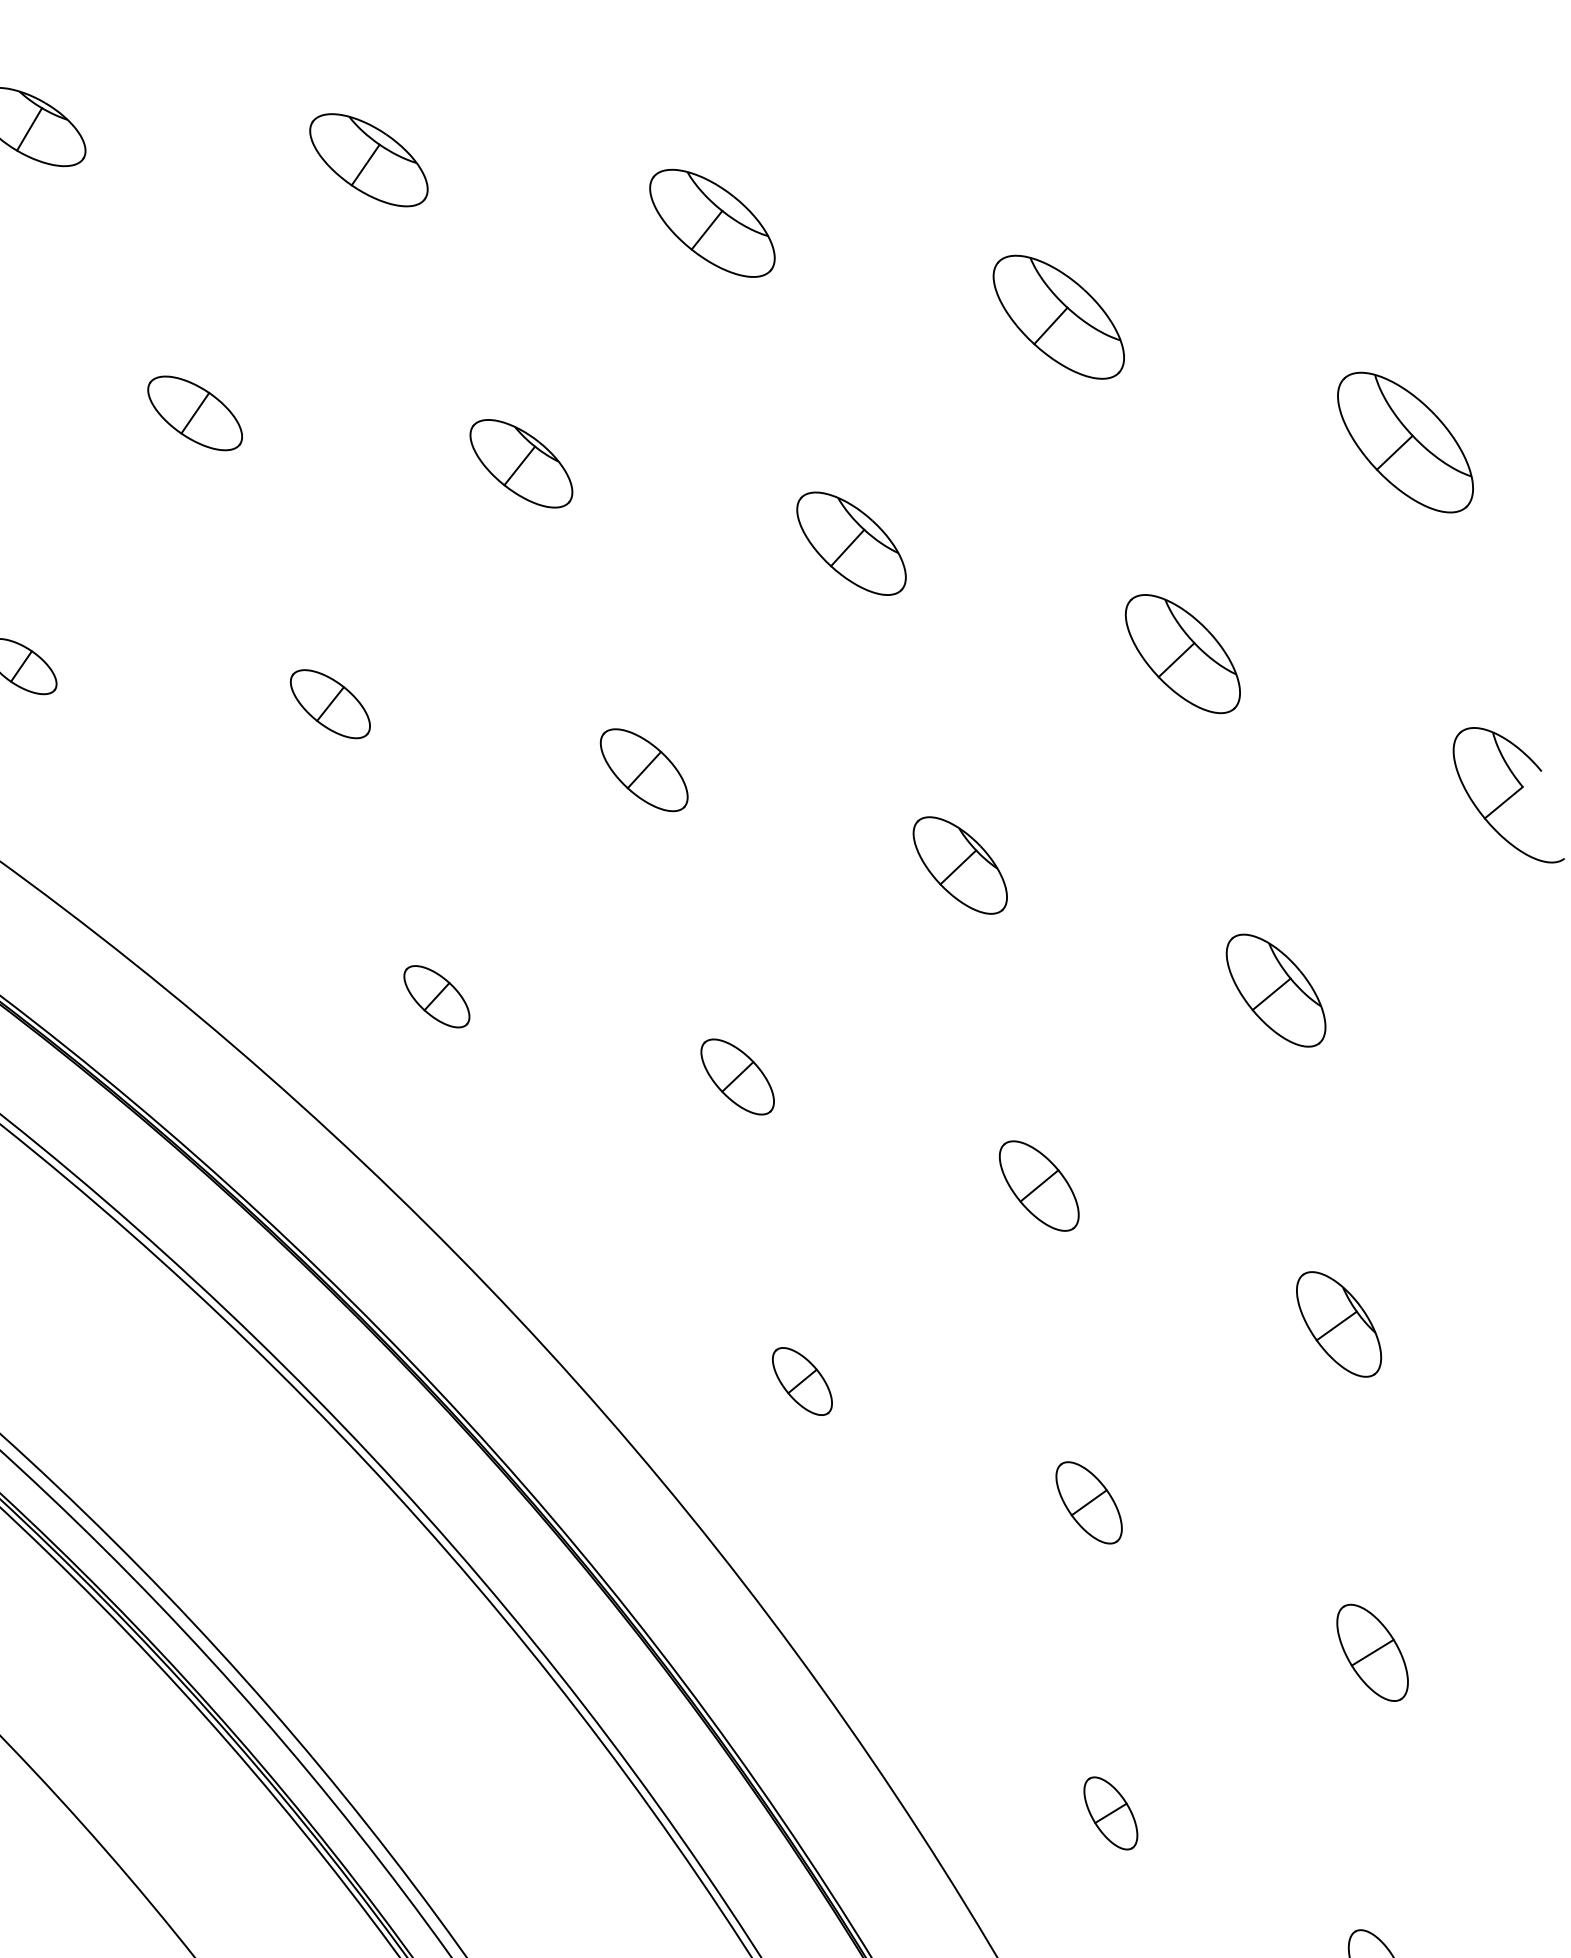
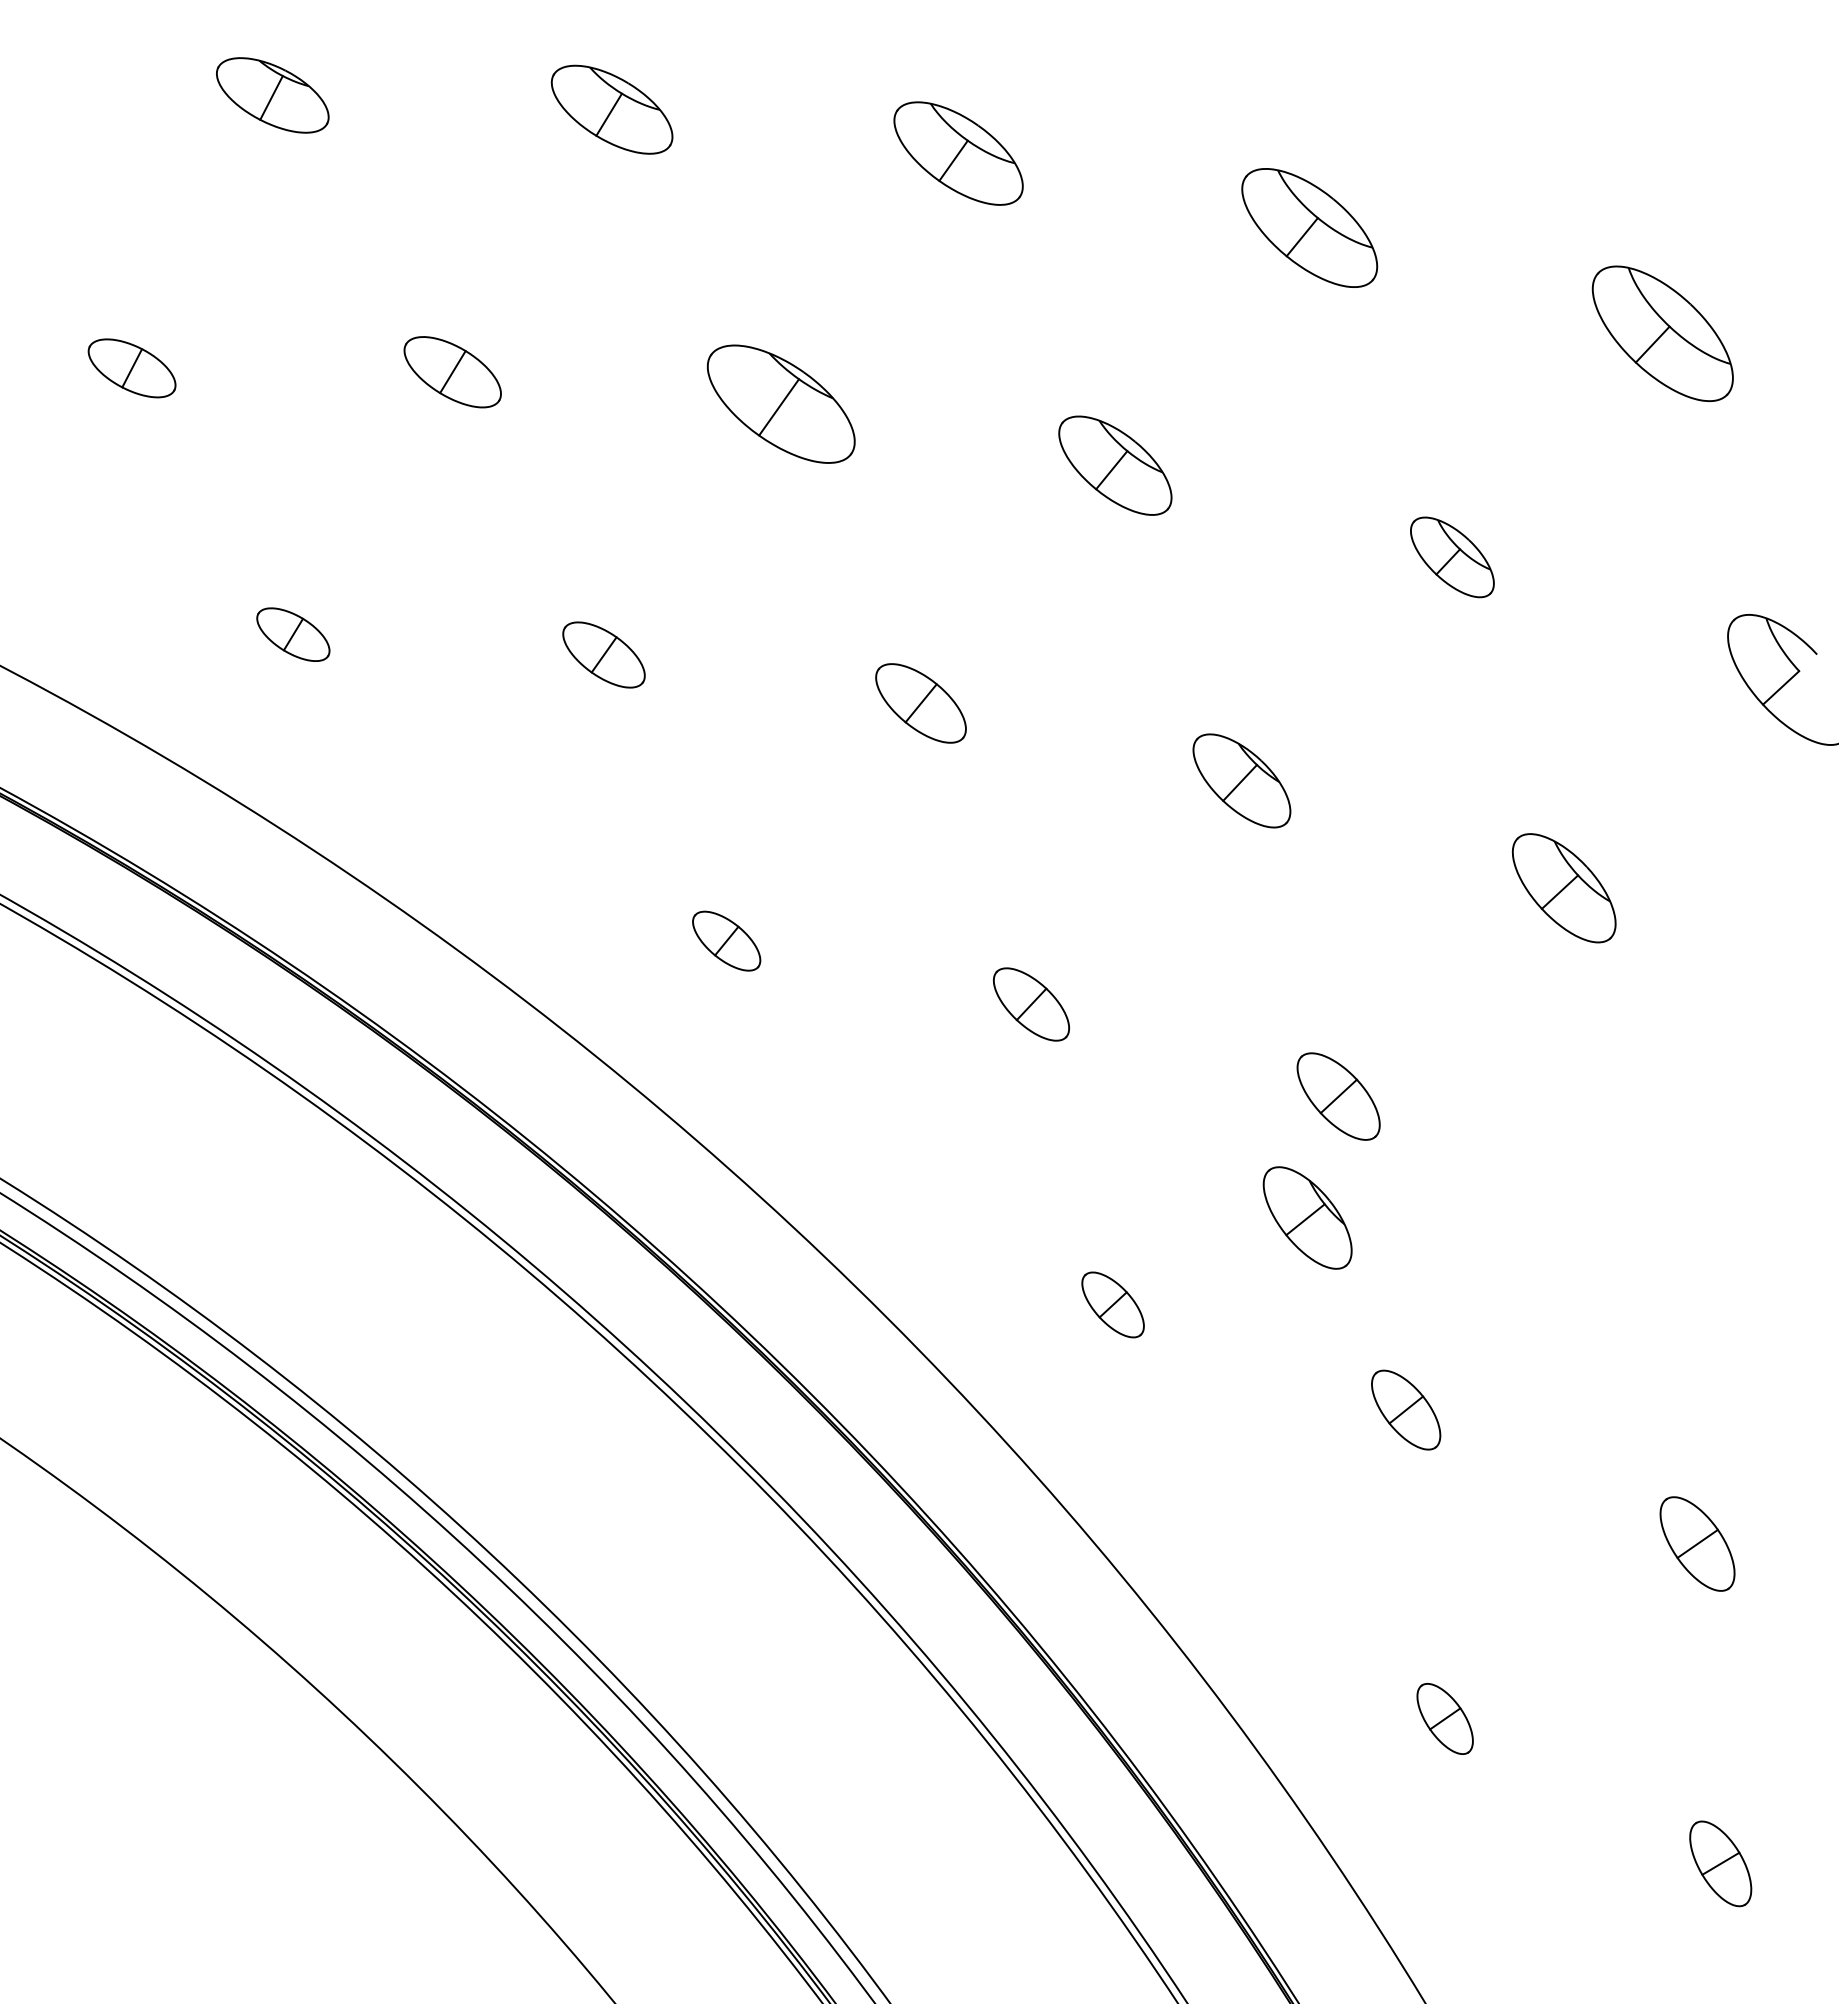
part: (521, 463) -> (781, 404), size x1.4
part: (1183, 654) -> (1452, 557), size x0.7
part: (1338, 1323) -> (1307, 1217), moved

